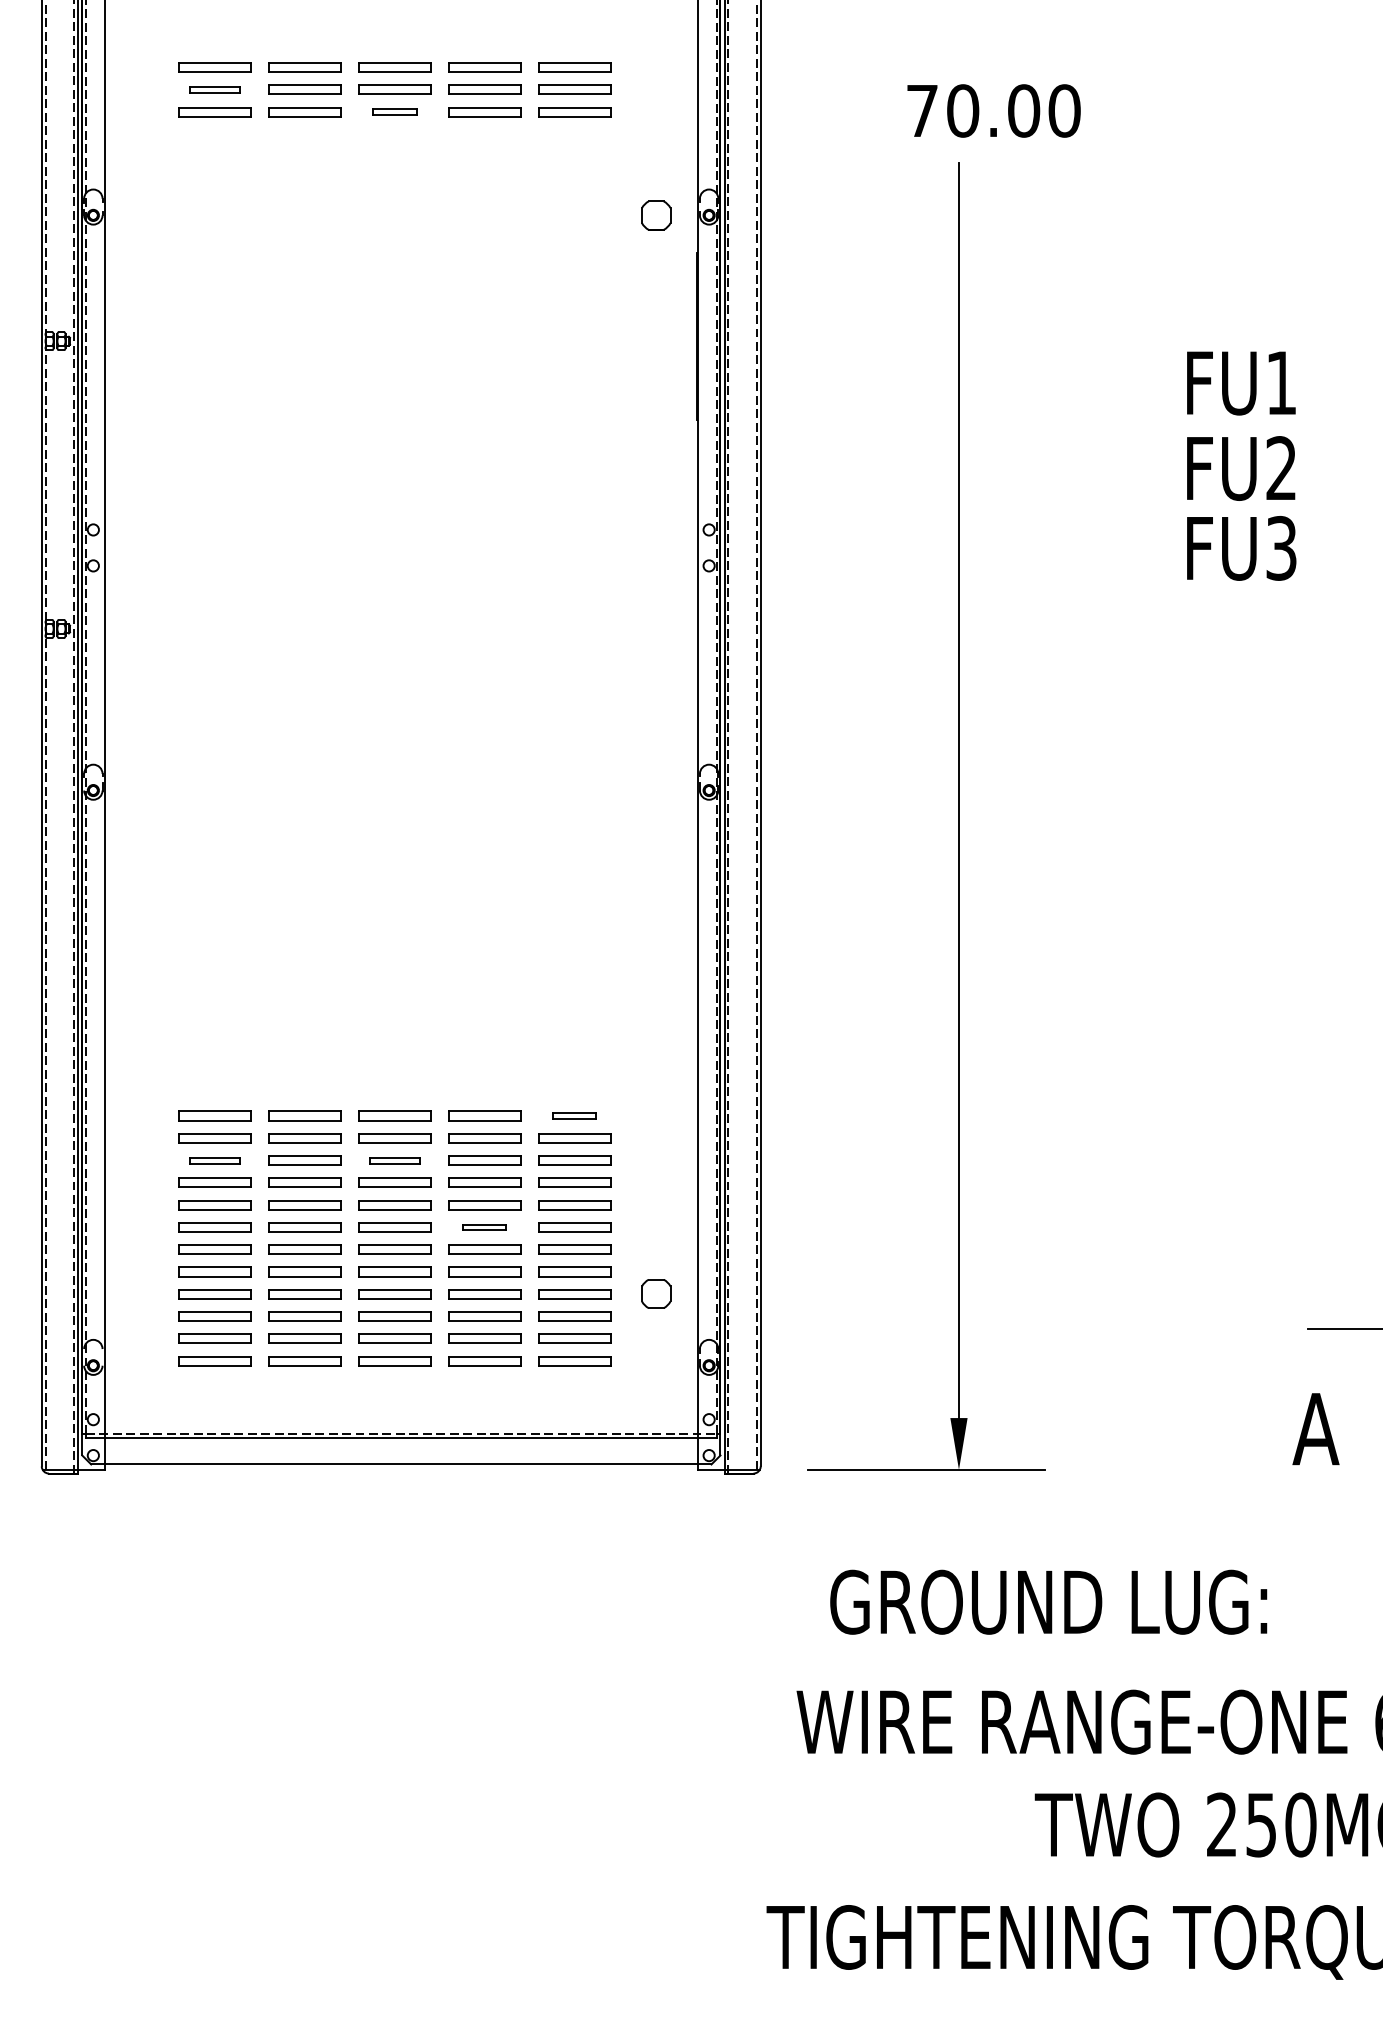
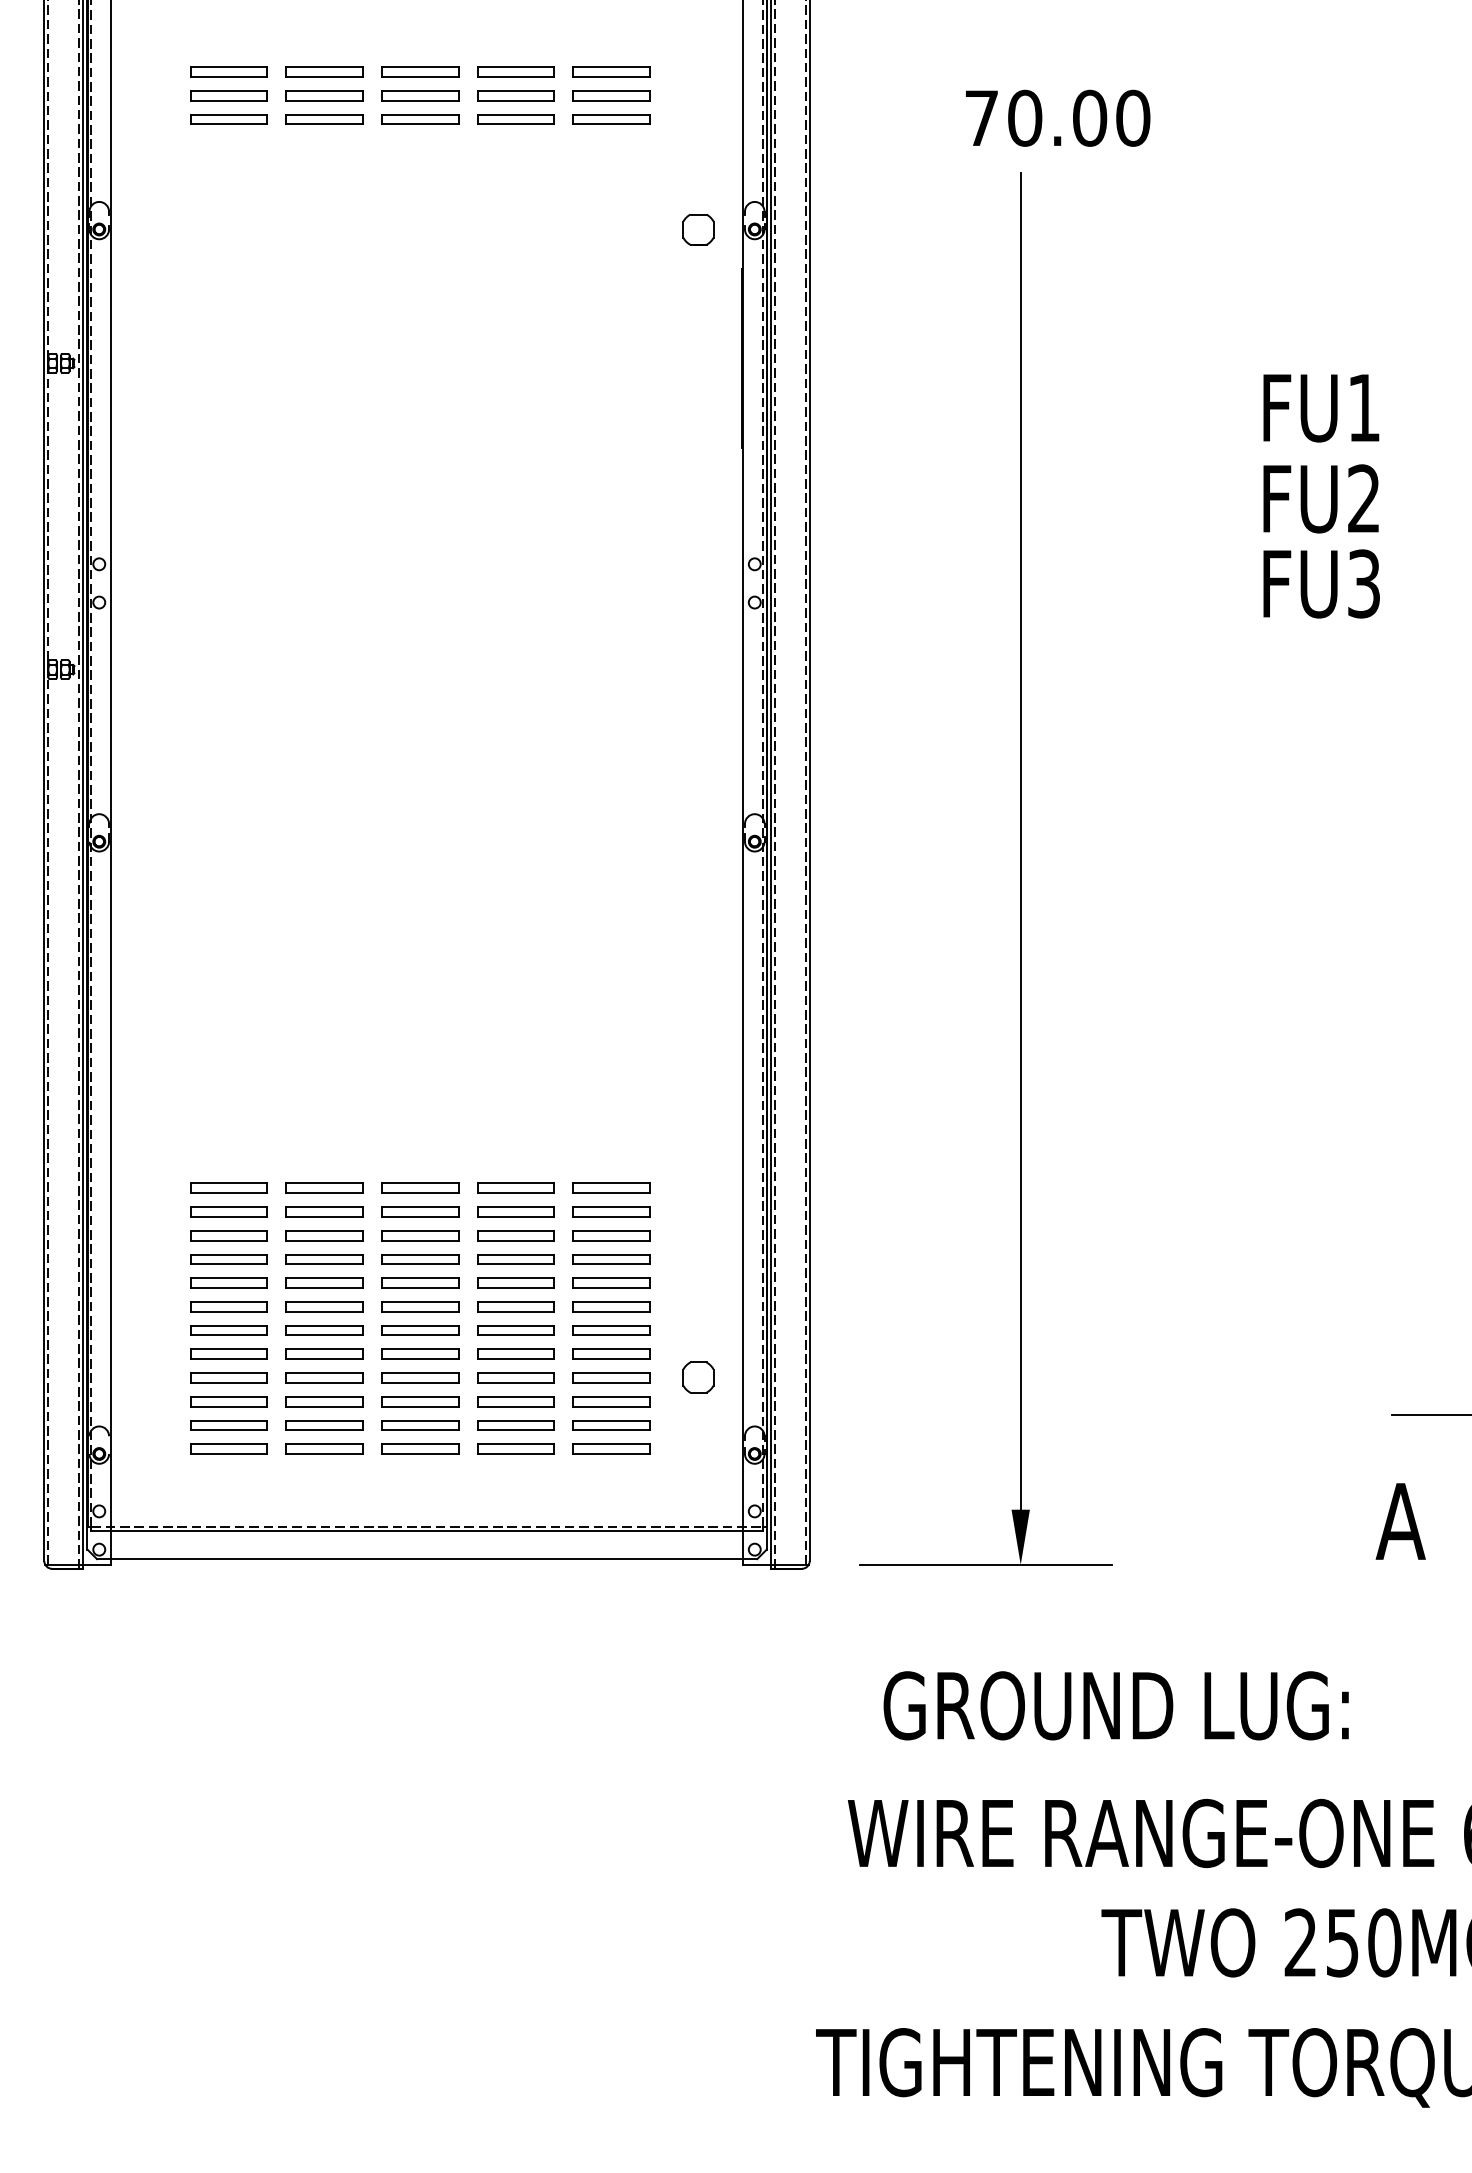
part: (214, 89) -> (228, 95), size x1.43
part: (395, 112) -> (420, 119), size x1.67
part: (574, 1115) -> (611, 1187), size x1.67
part: (214, 1160) -> (228, 1235), size x1.43
part: (395, 1160) -> (420, 1235), size x1.43
part: (484, 1227) -> (515, 1306), size x1.67

